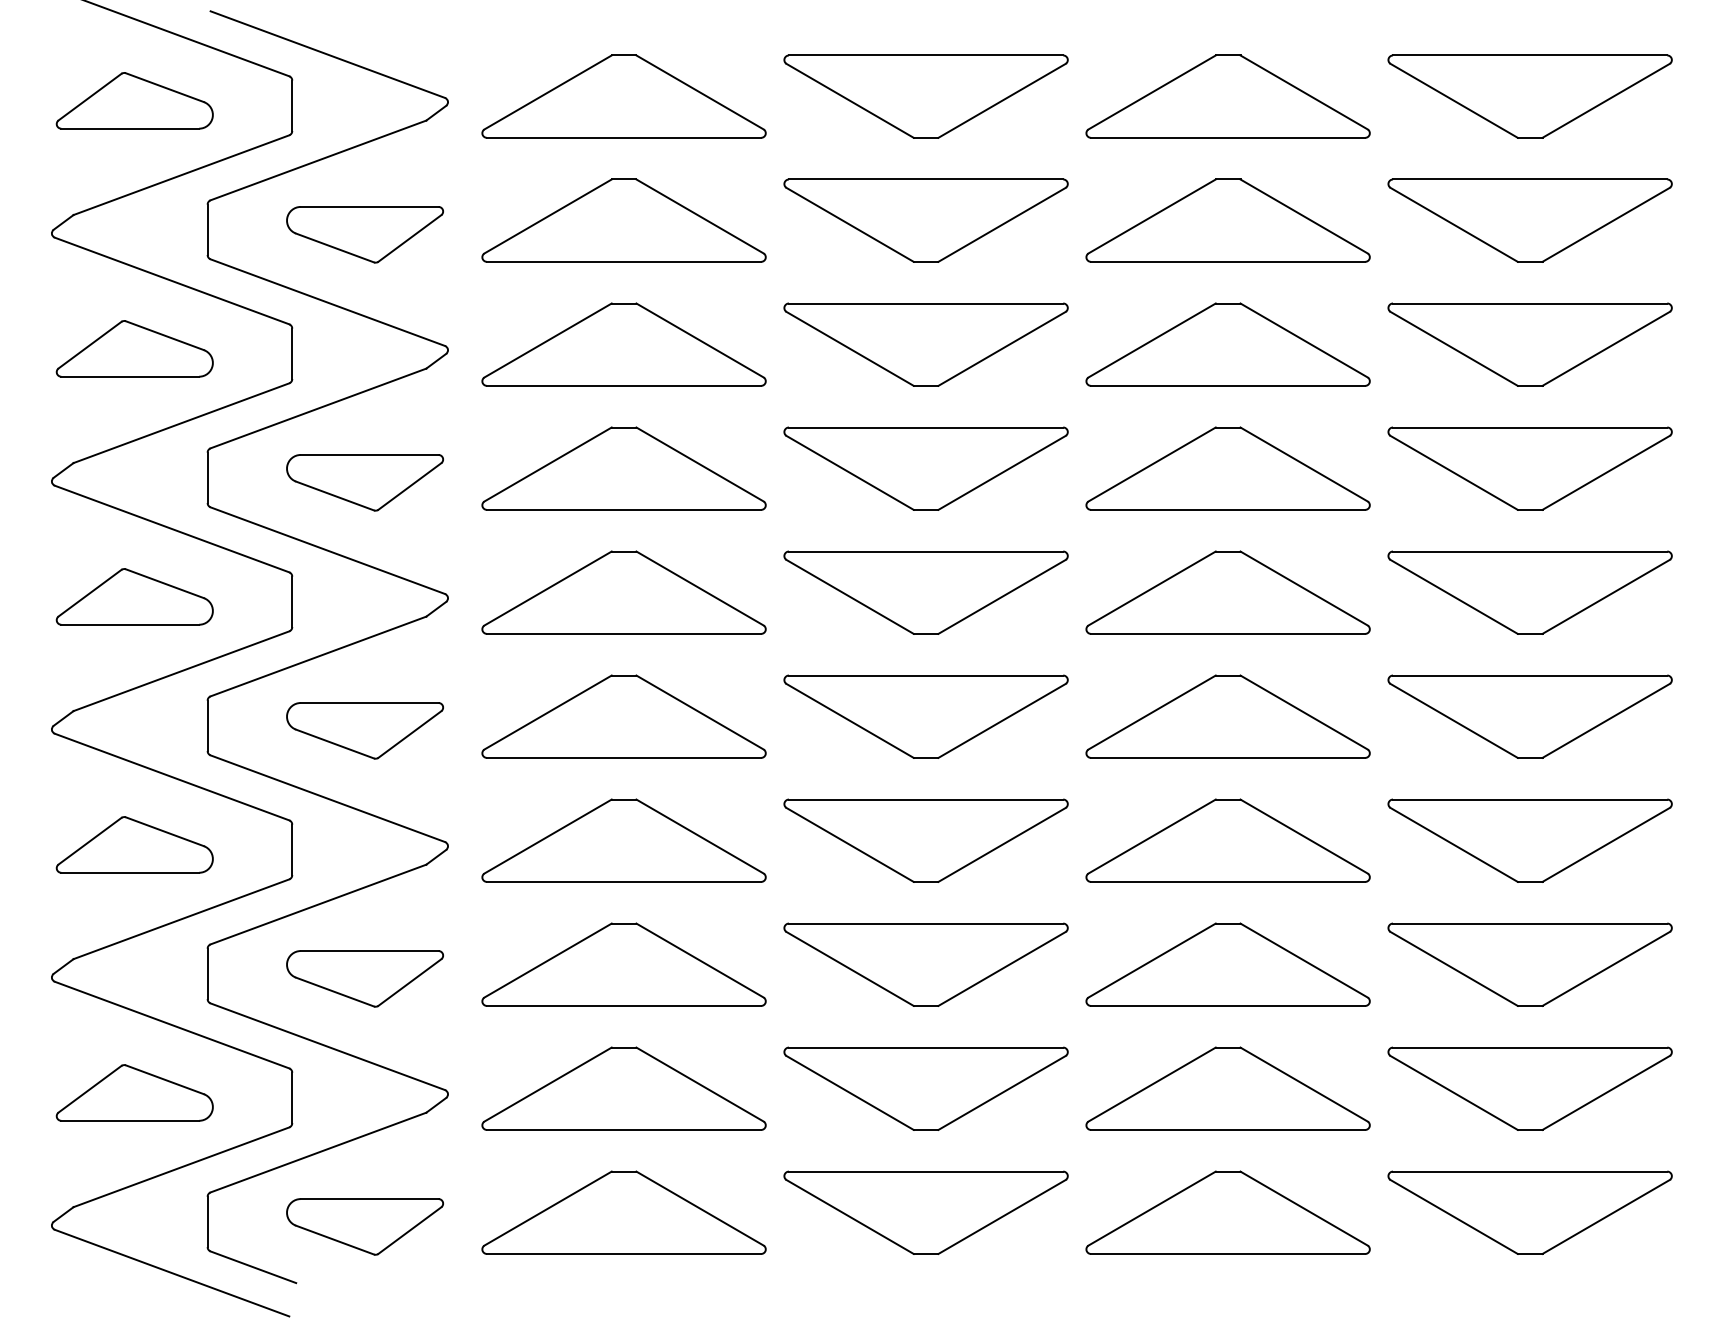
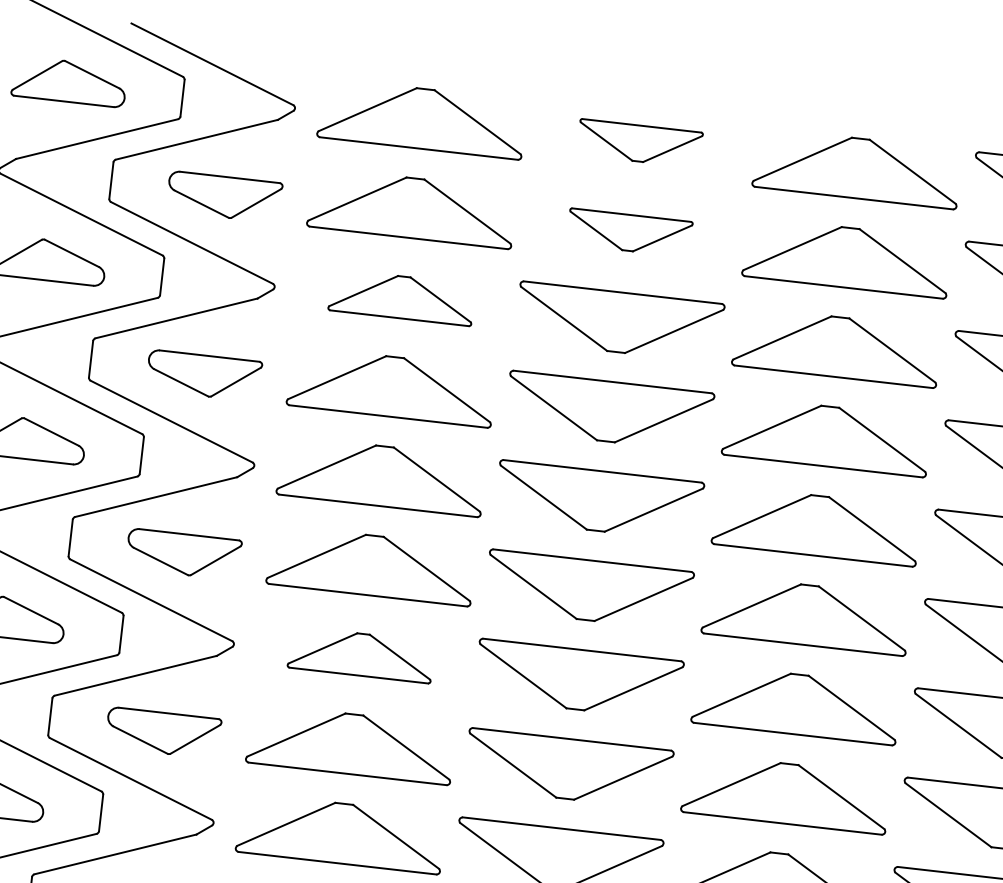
part: (925, 96) -> (639, 143), size x0.6
part: (925, 220) -> (629, 232), size x0.6
part: (623, 344) -> (401, 297), size x0.7
part: (623, 840) -> (360, 654), size x0.7

